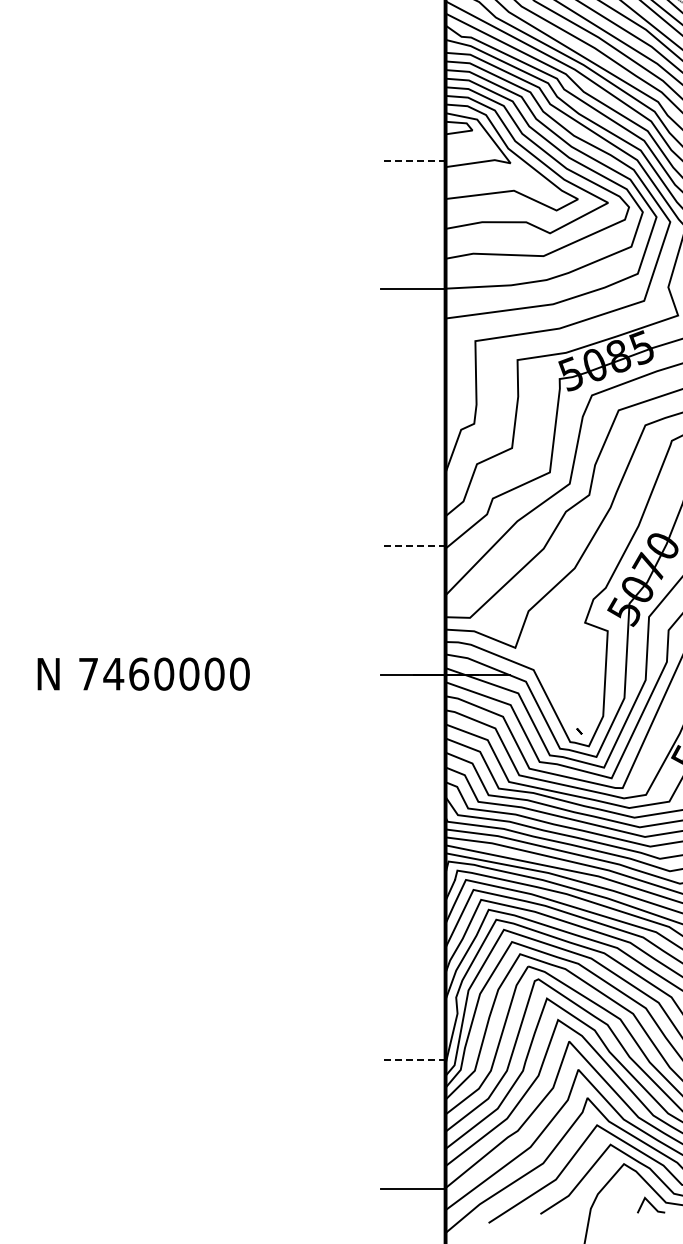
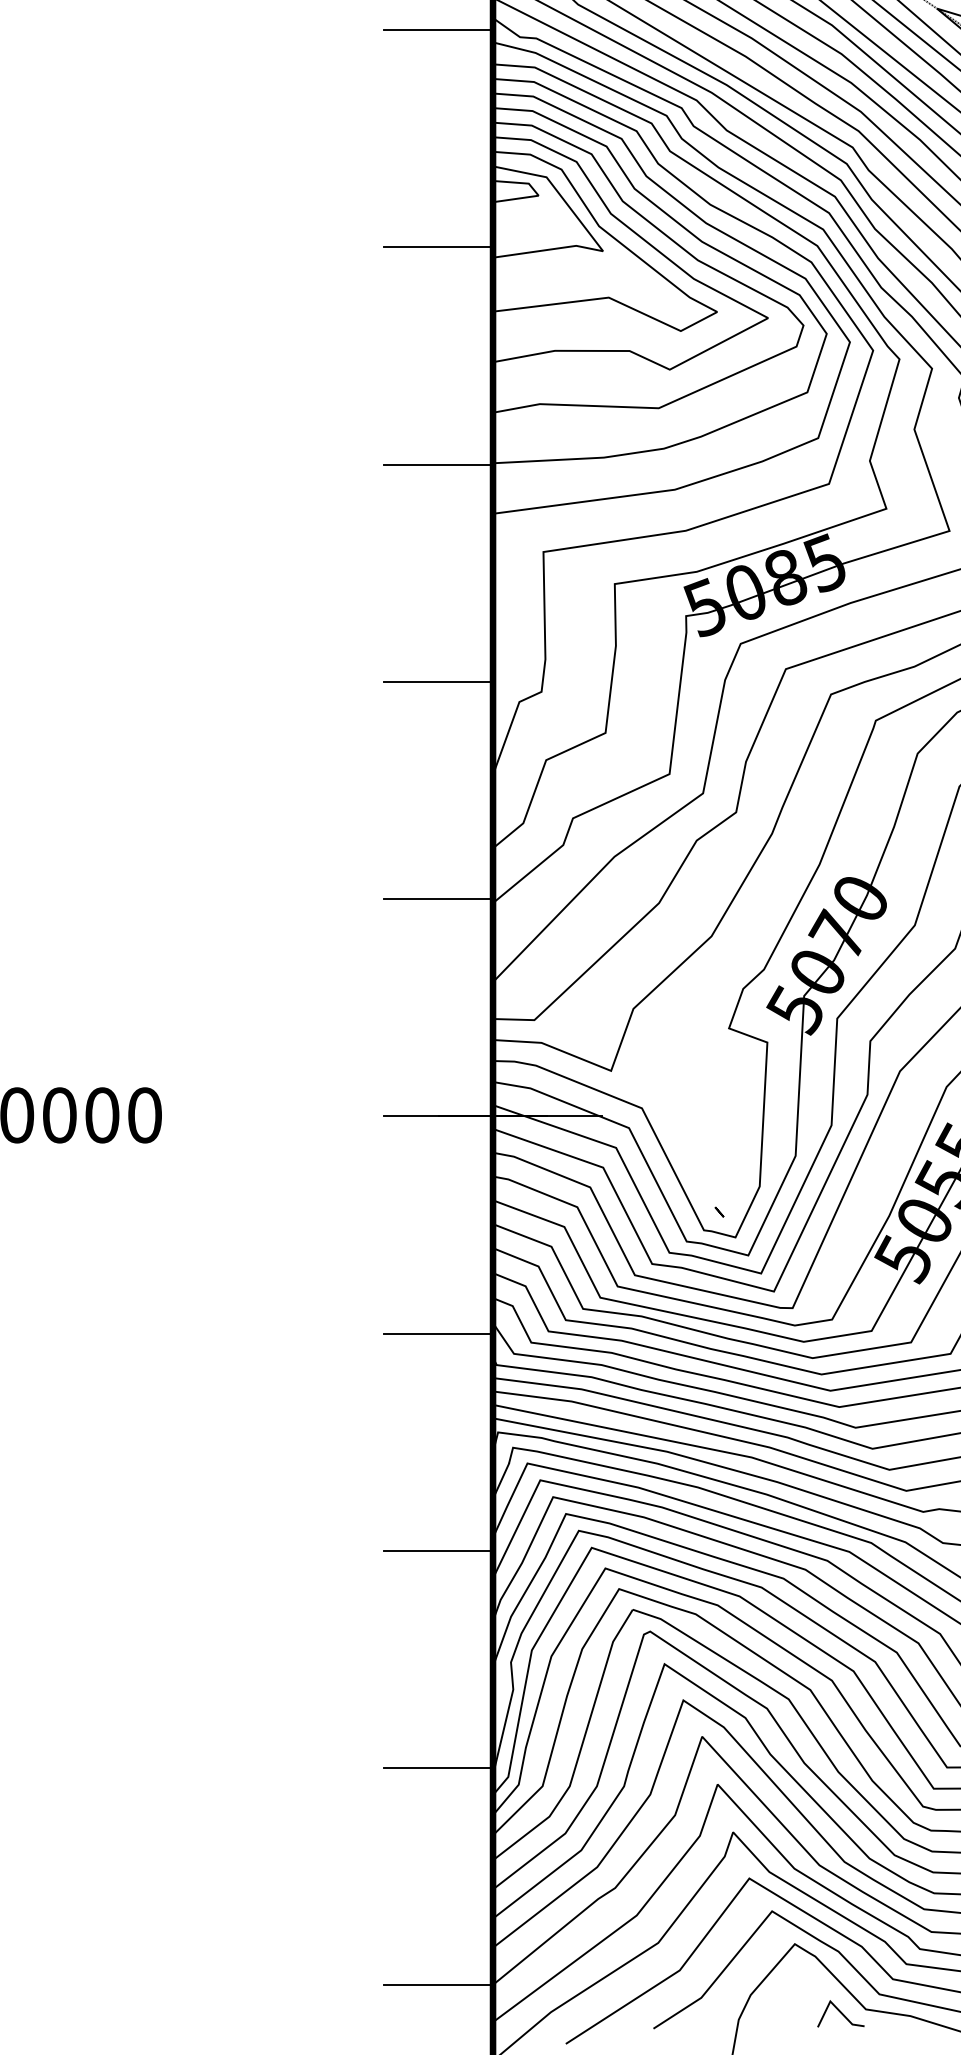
line: (413, 32) -> (438, 29), added
line: (412, 161) -> (437, 248), dashed -> solid
line: (413, 417) -> (438, 681), added
line: (412, 546) -> (437, 899), dashed -> solid
line: (413, 803) -> (438, 1334), added
line: (413, 931) -> (438, 1550), added
line: (412, 1060) -> (437, 1768), dashed -> solid

